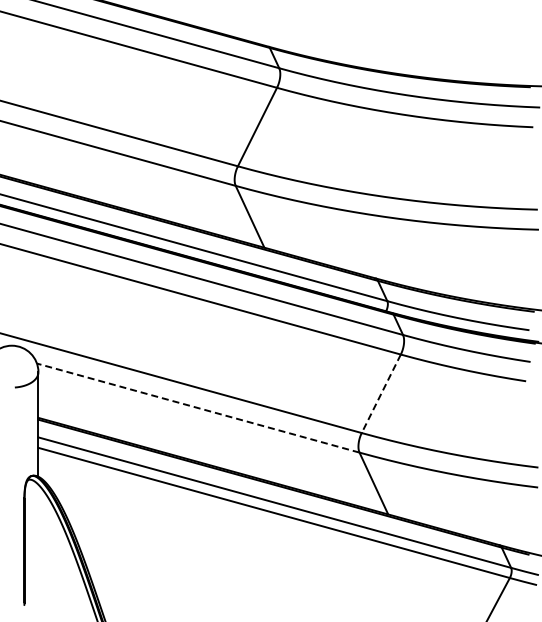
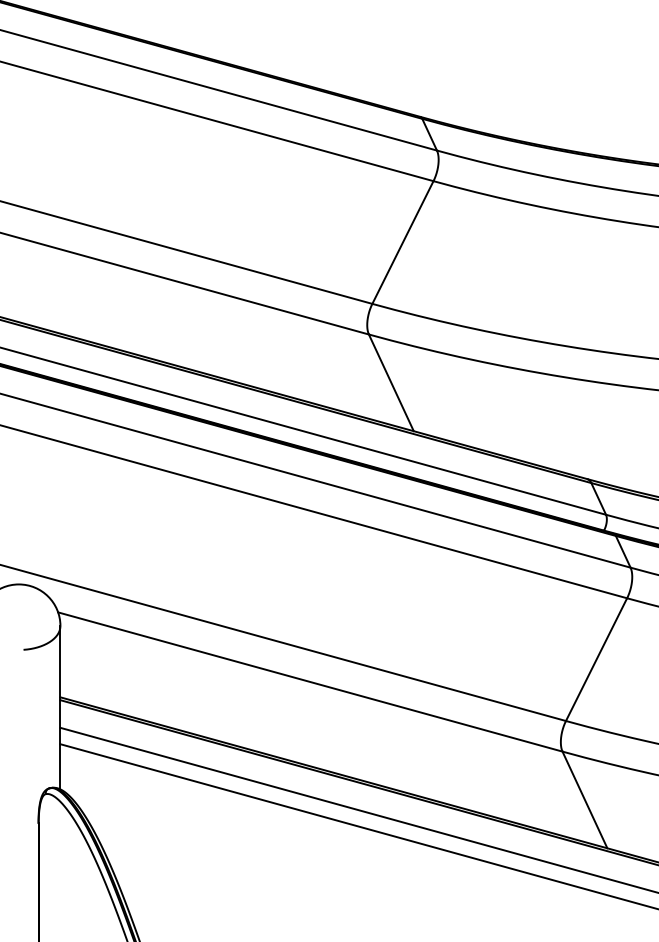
line: (381, 393) -> (596, 659), dashed -> solid
line: (197, 407) -> (309, 681), dashed -> solid

